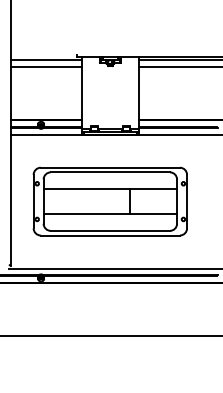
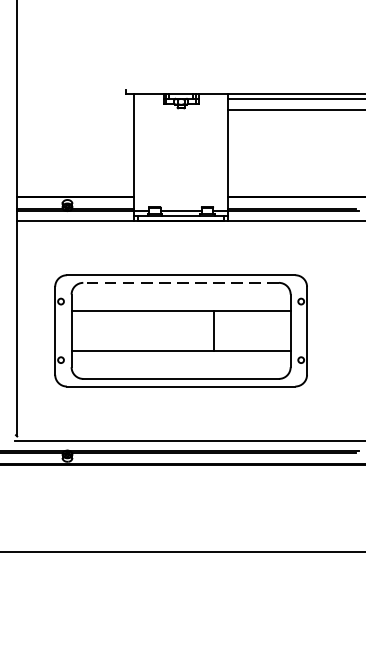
line: (45, 60) -> (74, 99), removed
line: (45, 67) -> (74, 110), removed
line: (110, 172) -> (181, 283), solid -> dashed

